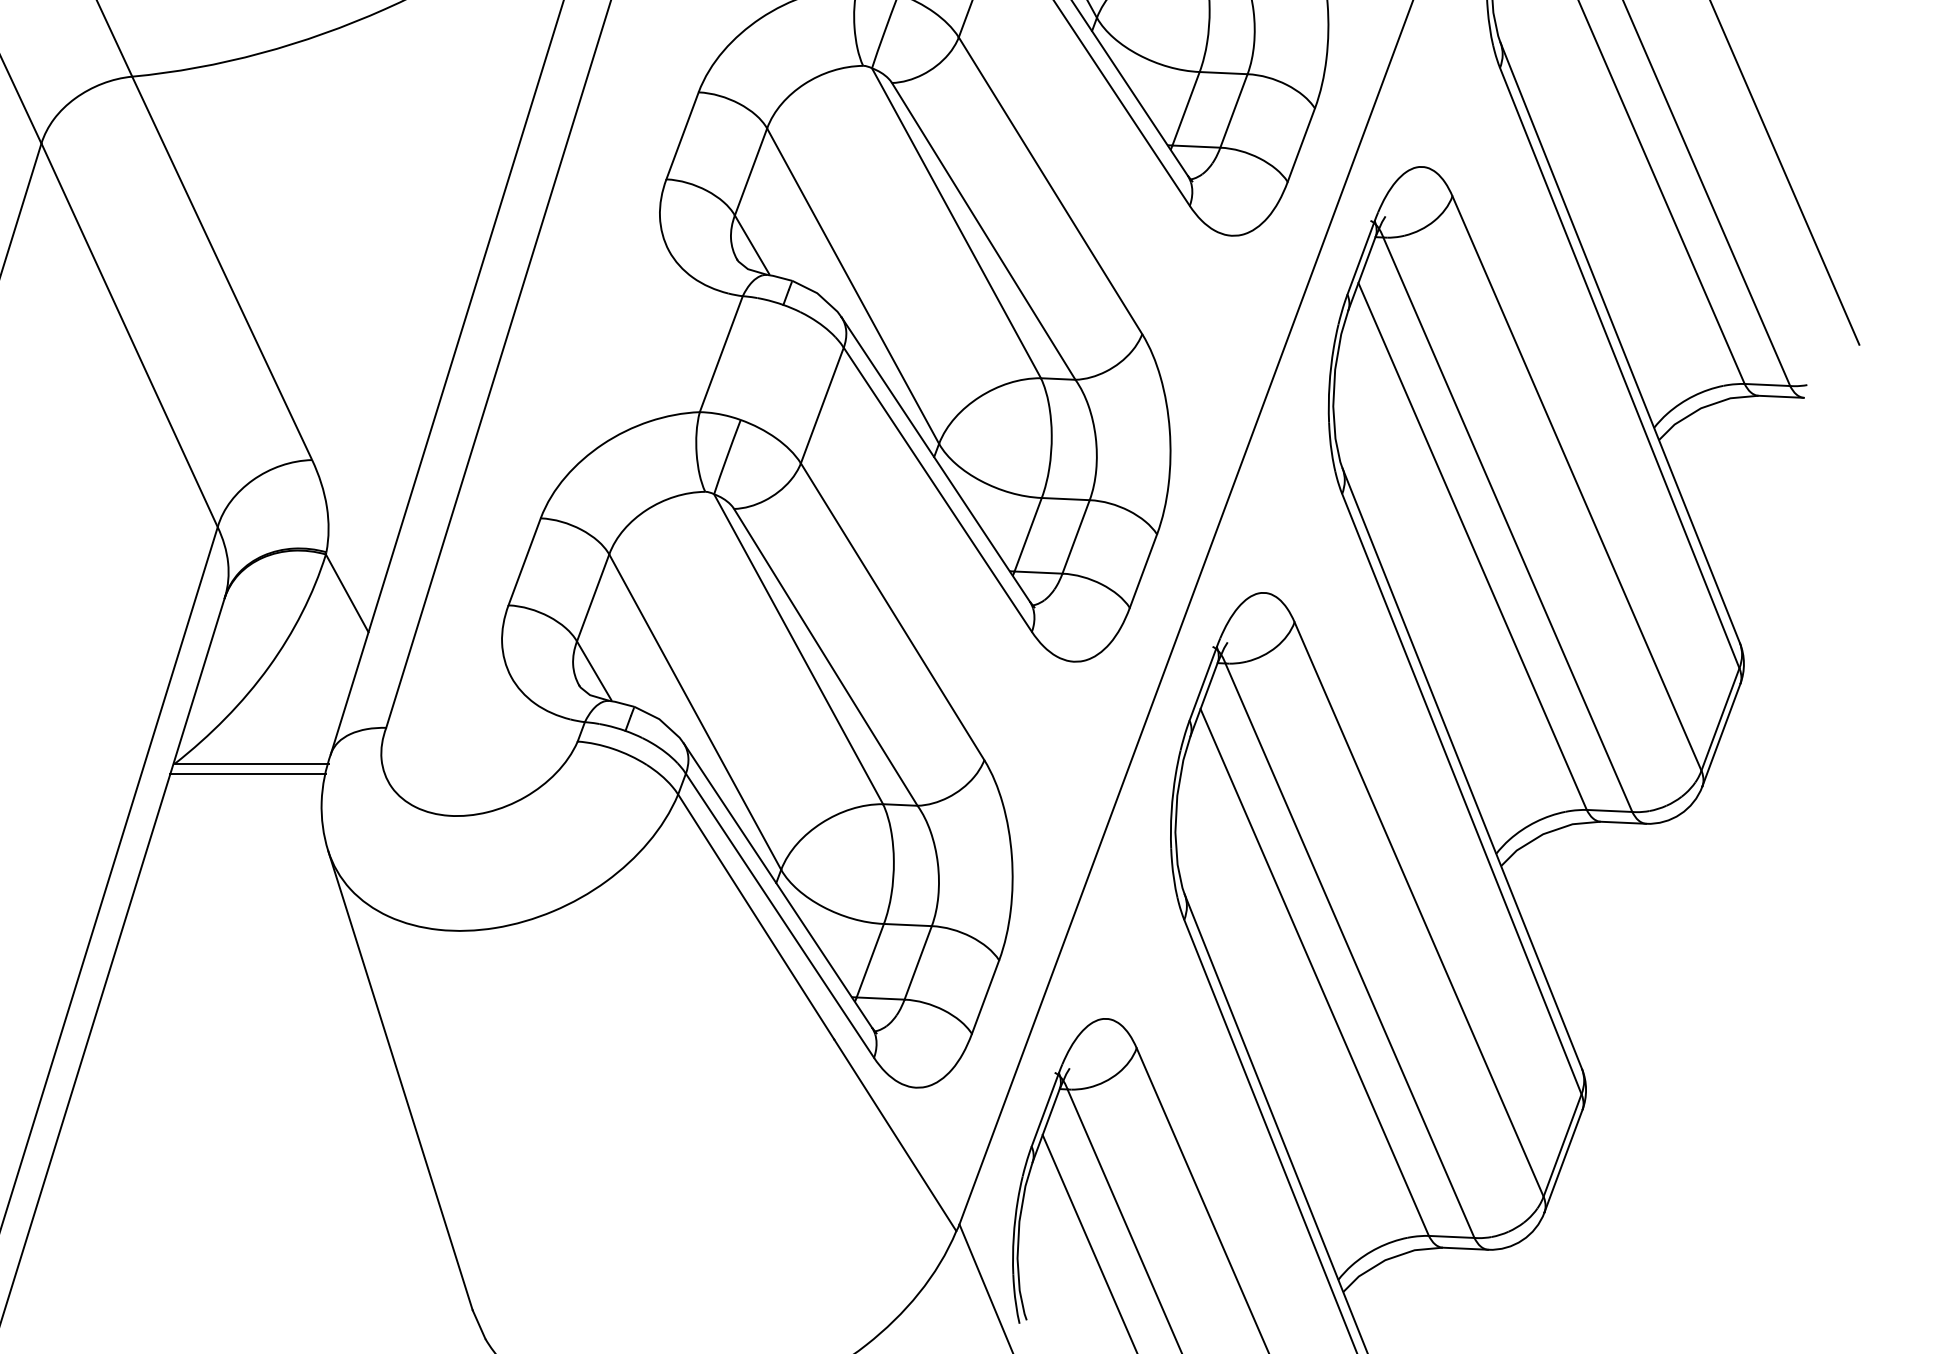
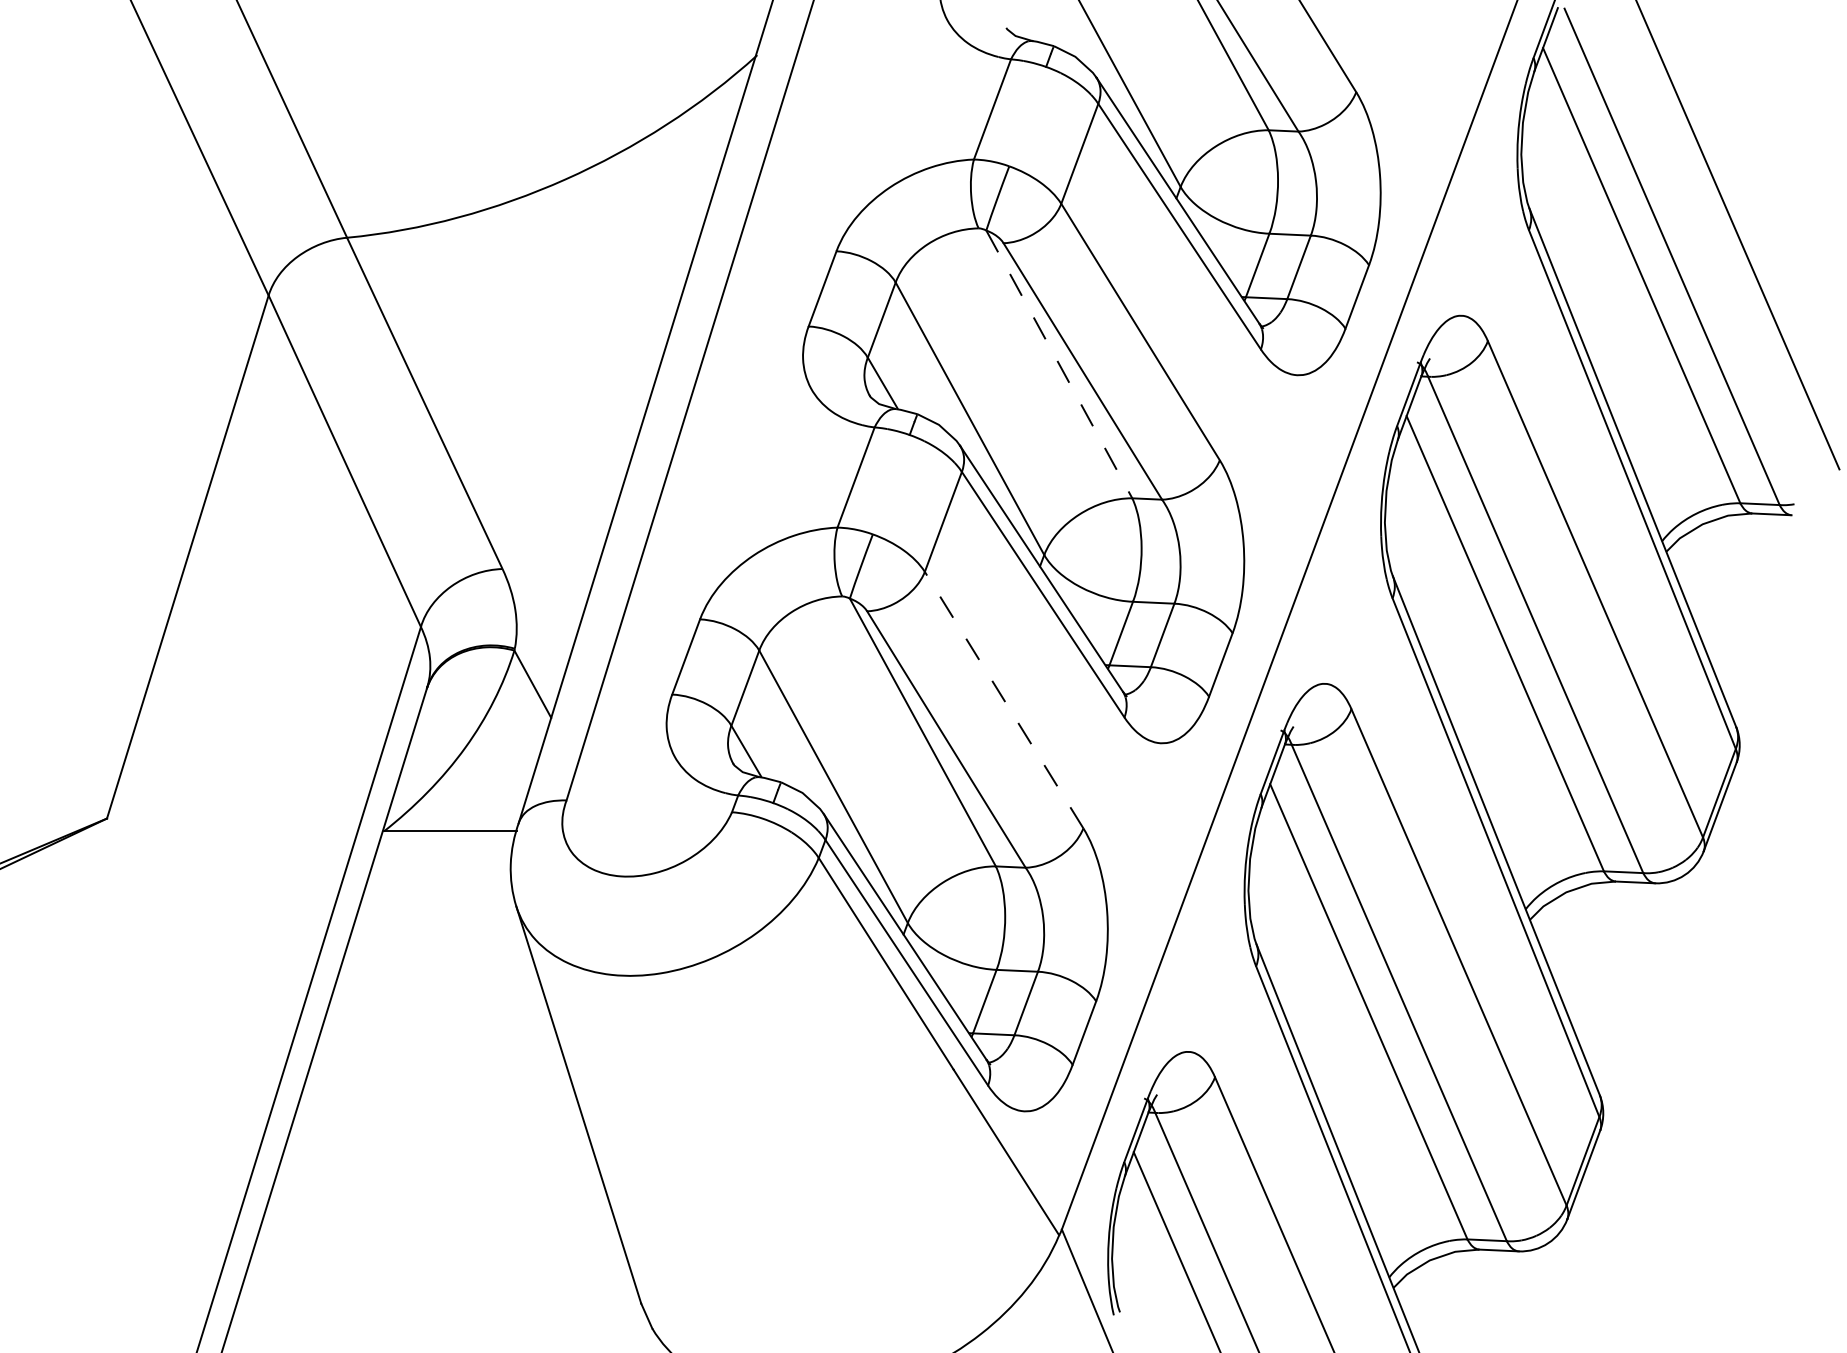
line: (956, 223) -> (1059, 364), solid -> dashed
line: (893, 612) -> (1004, 700), solid -> dashed
line: (247, 774) -> (446, 840), removed

